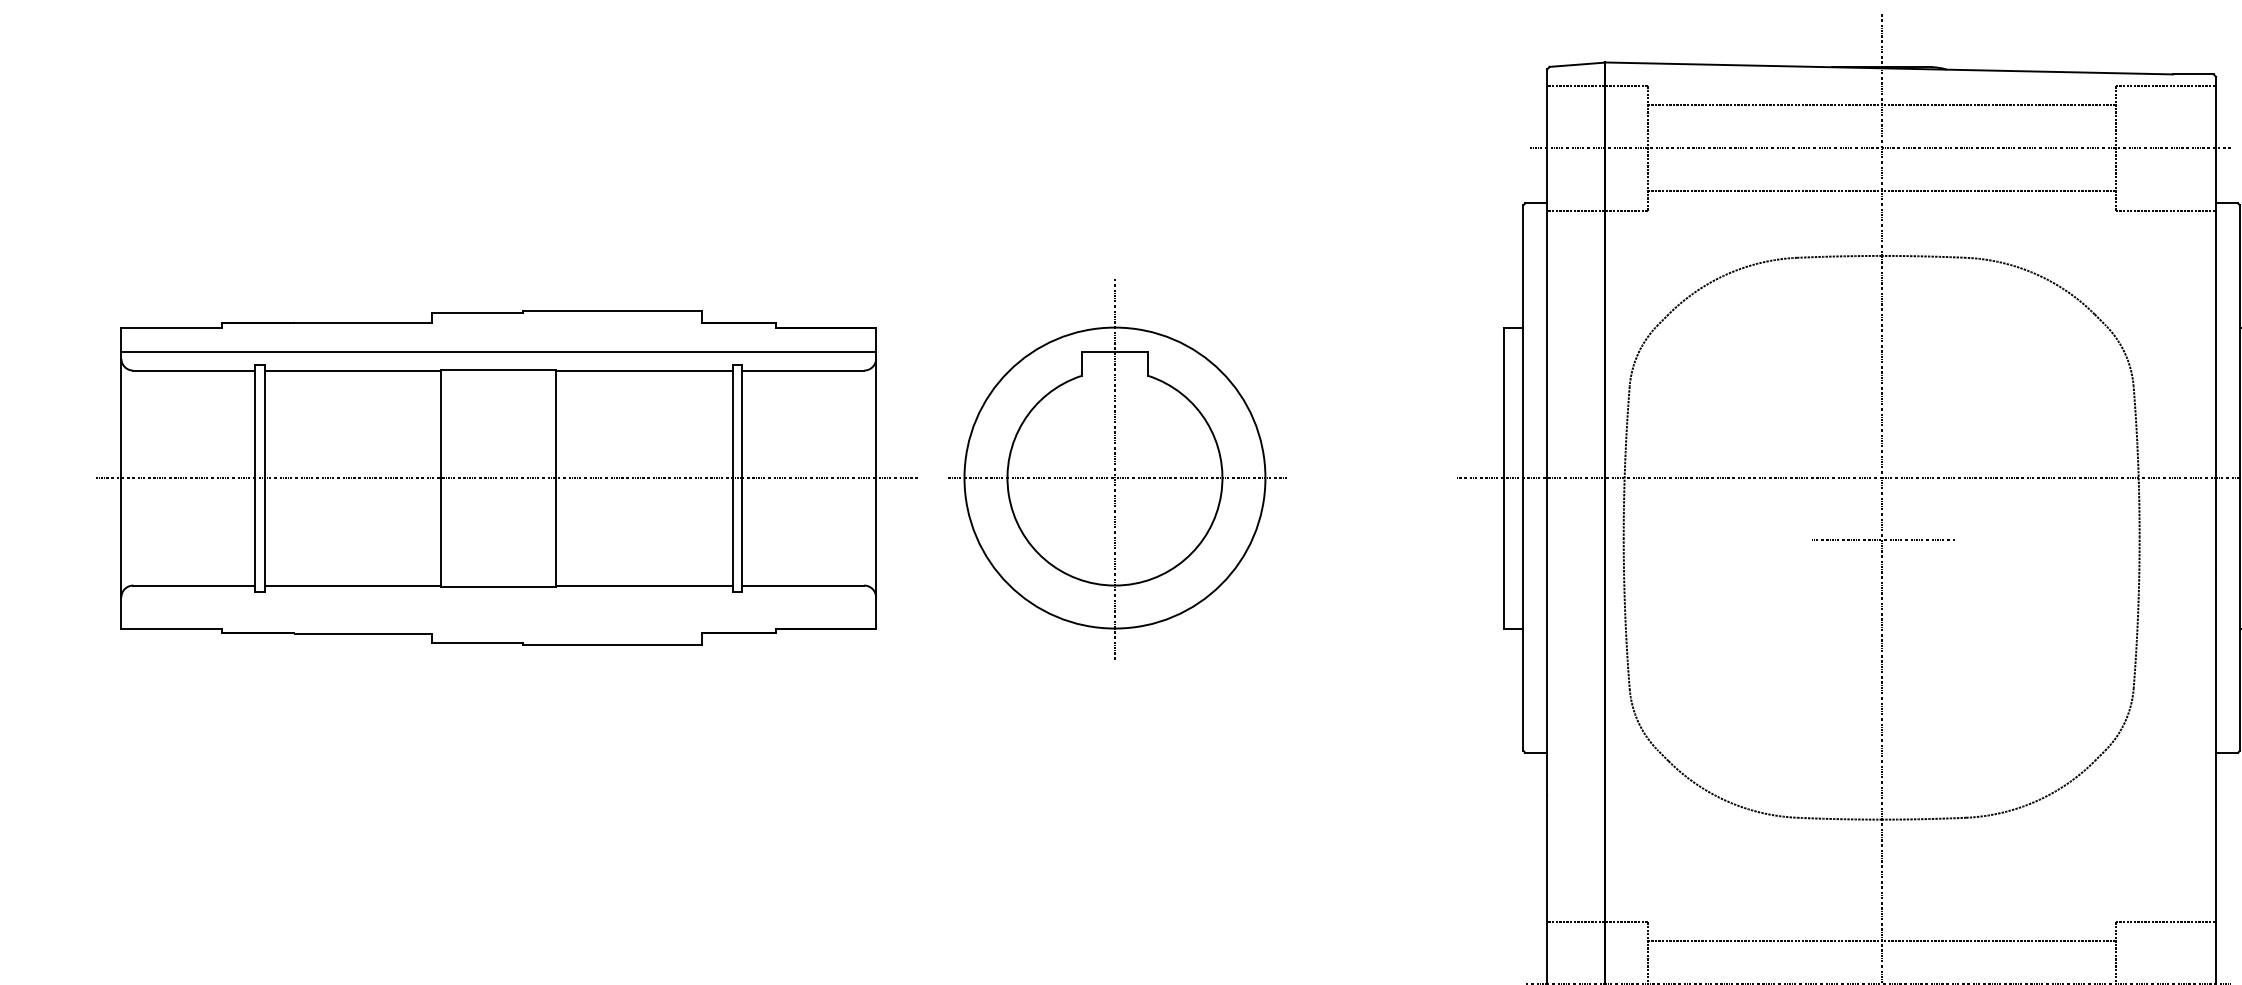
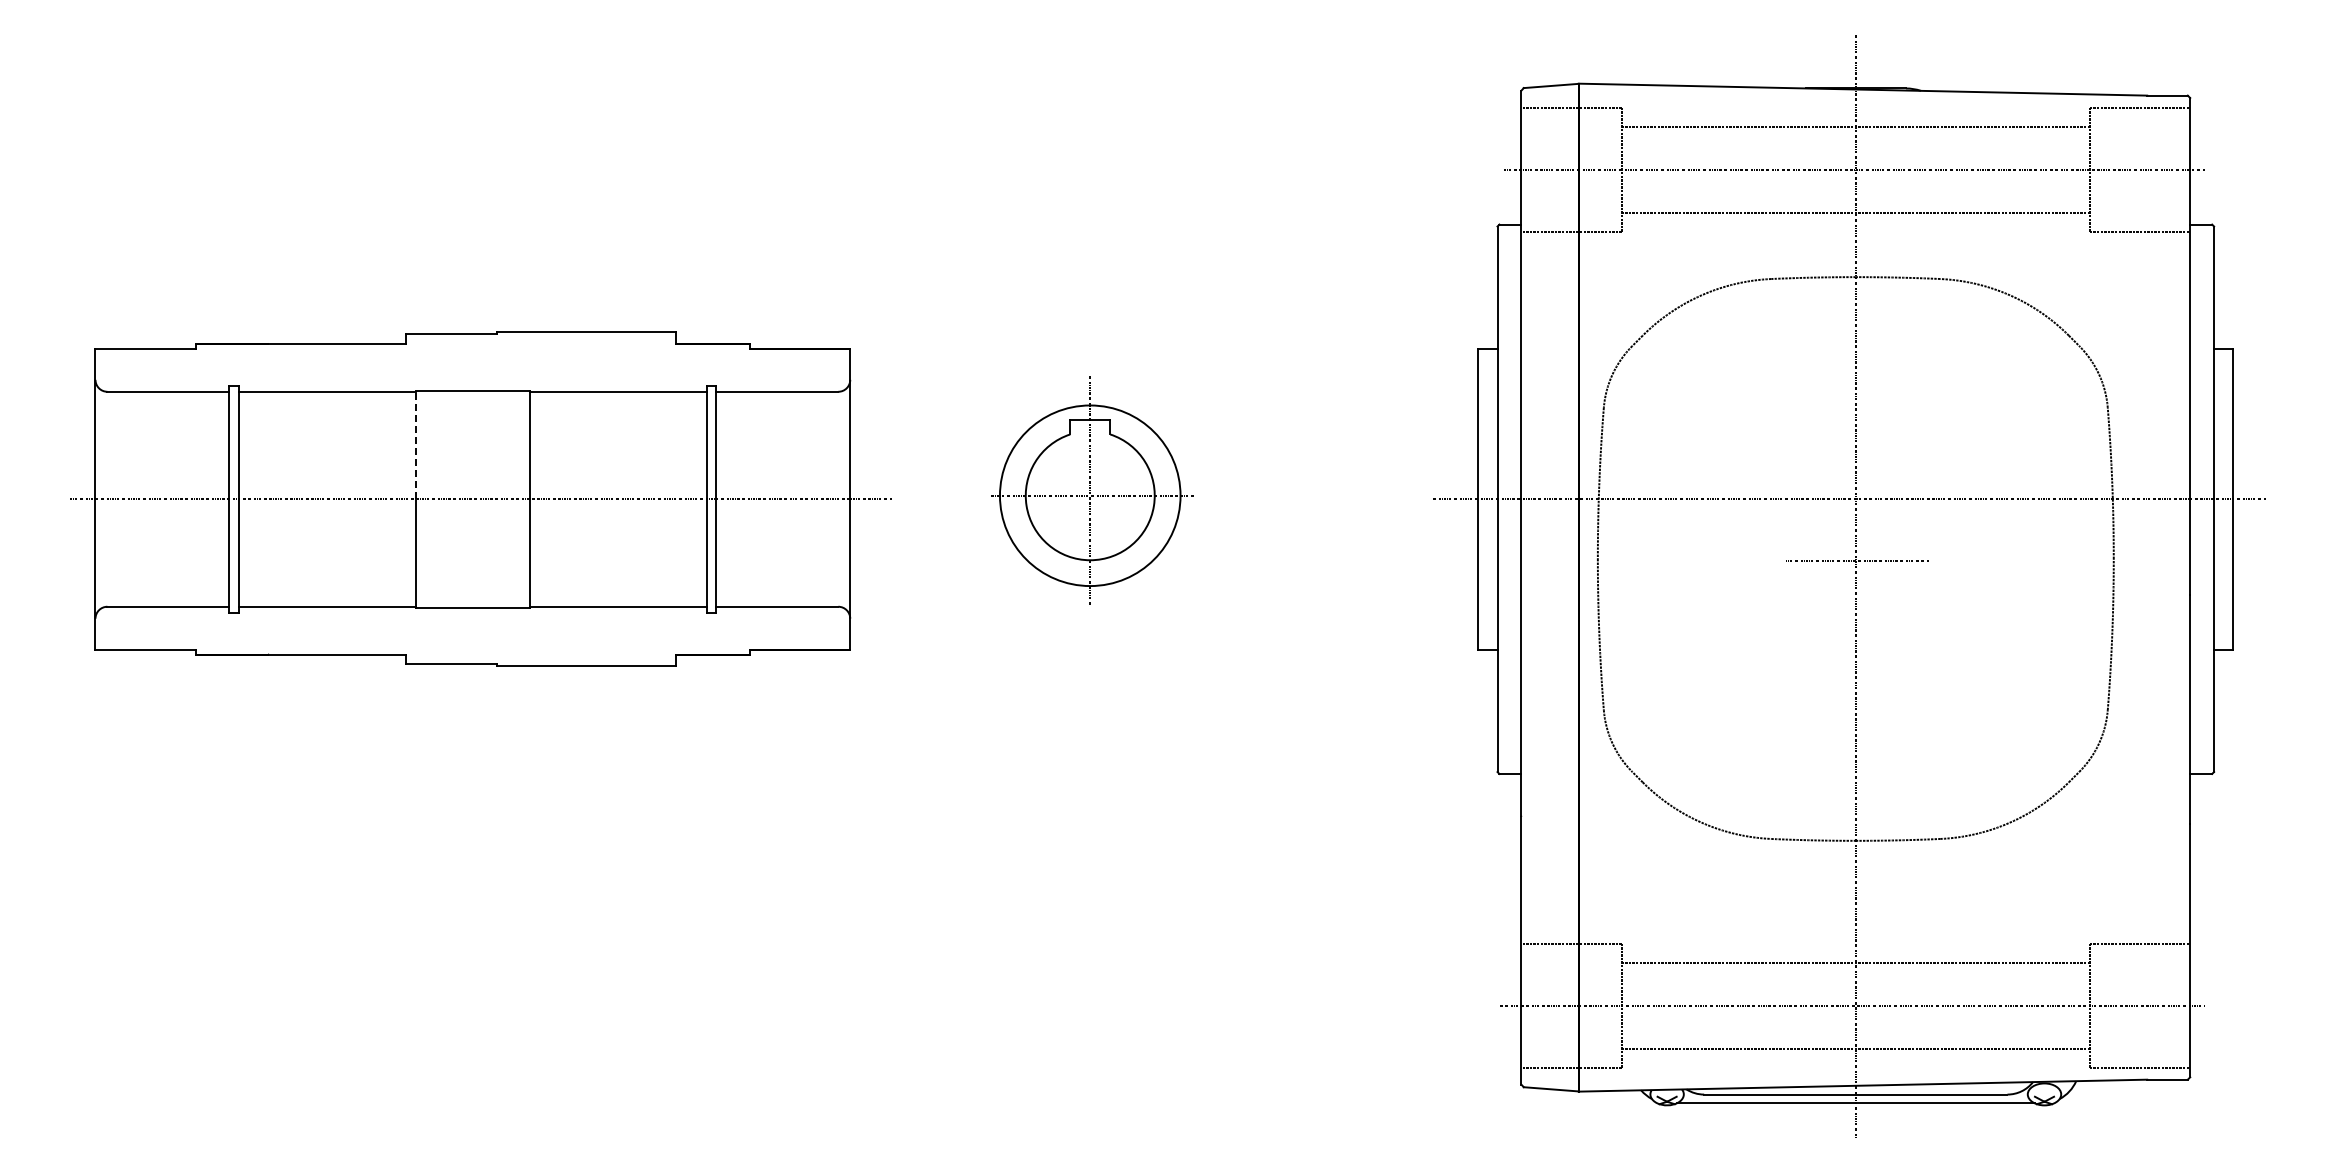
line: (498, 352) -> (472, 373), removed
line: (441, 423) -> (415, 444), solid -> dashed
part: (1117, 469) -> (1091, 490), size x0.6

